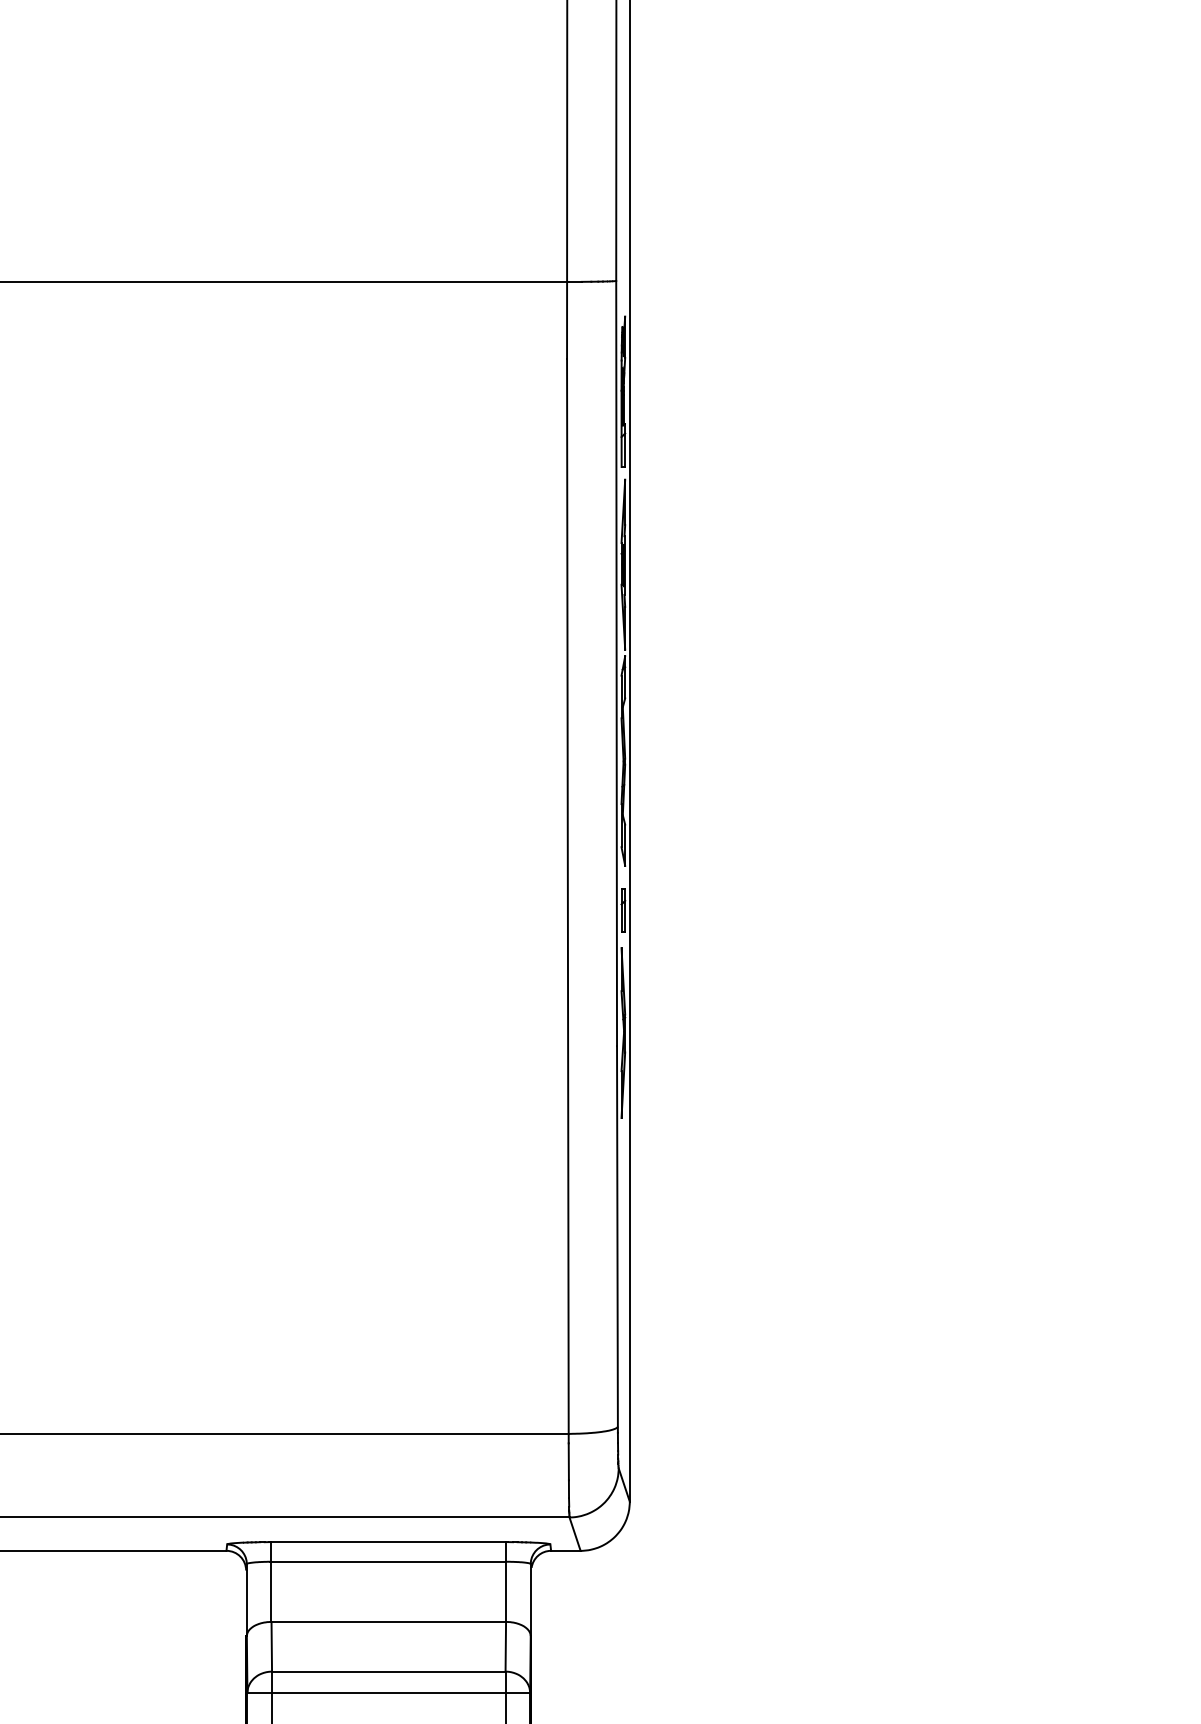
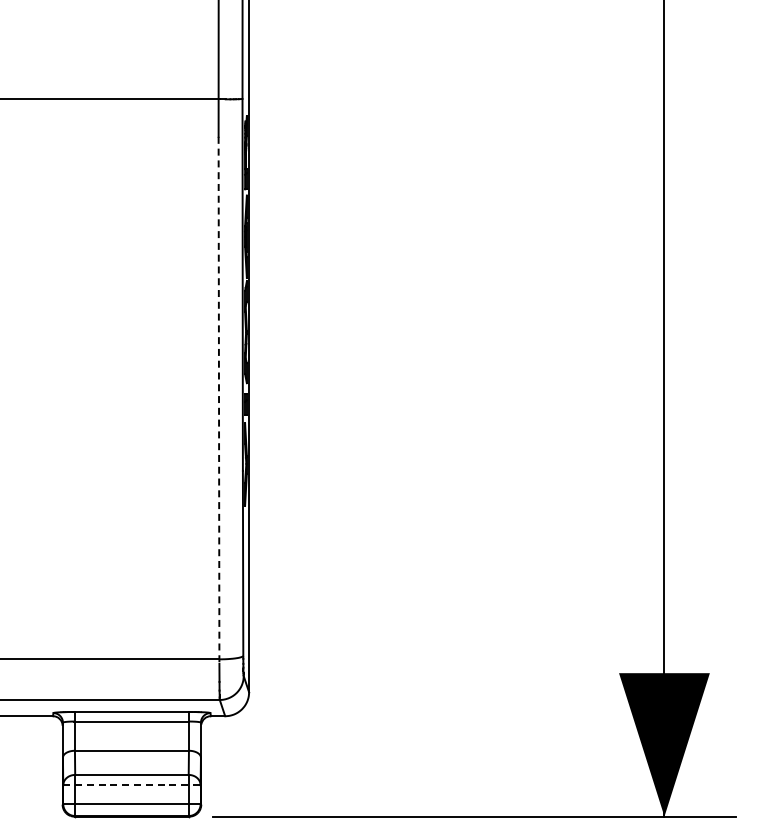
line: (568, 901) -> (219, 400), solid -> dashed
line: (387, 1693) -> (131, 785), solid -> dashed

